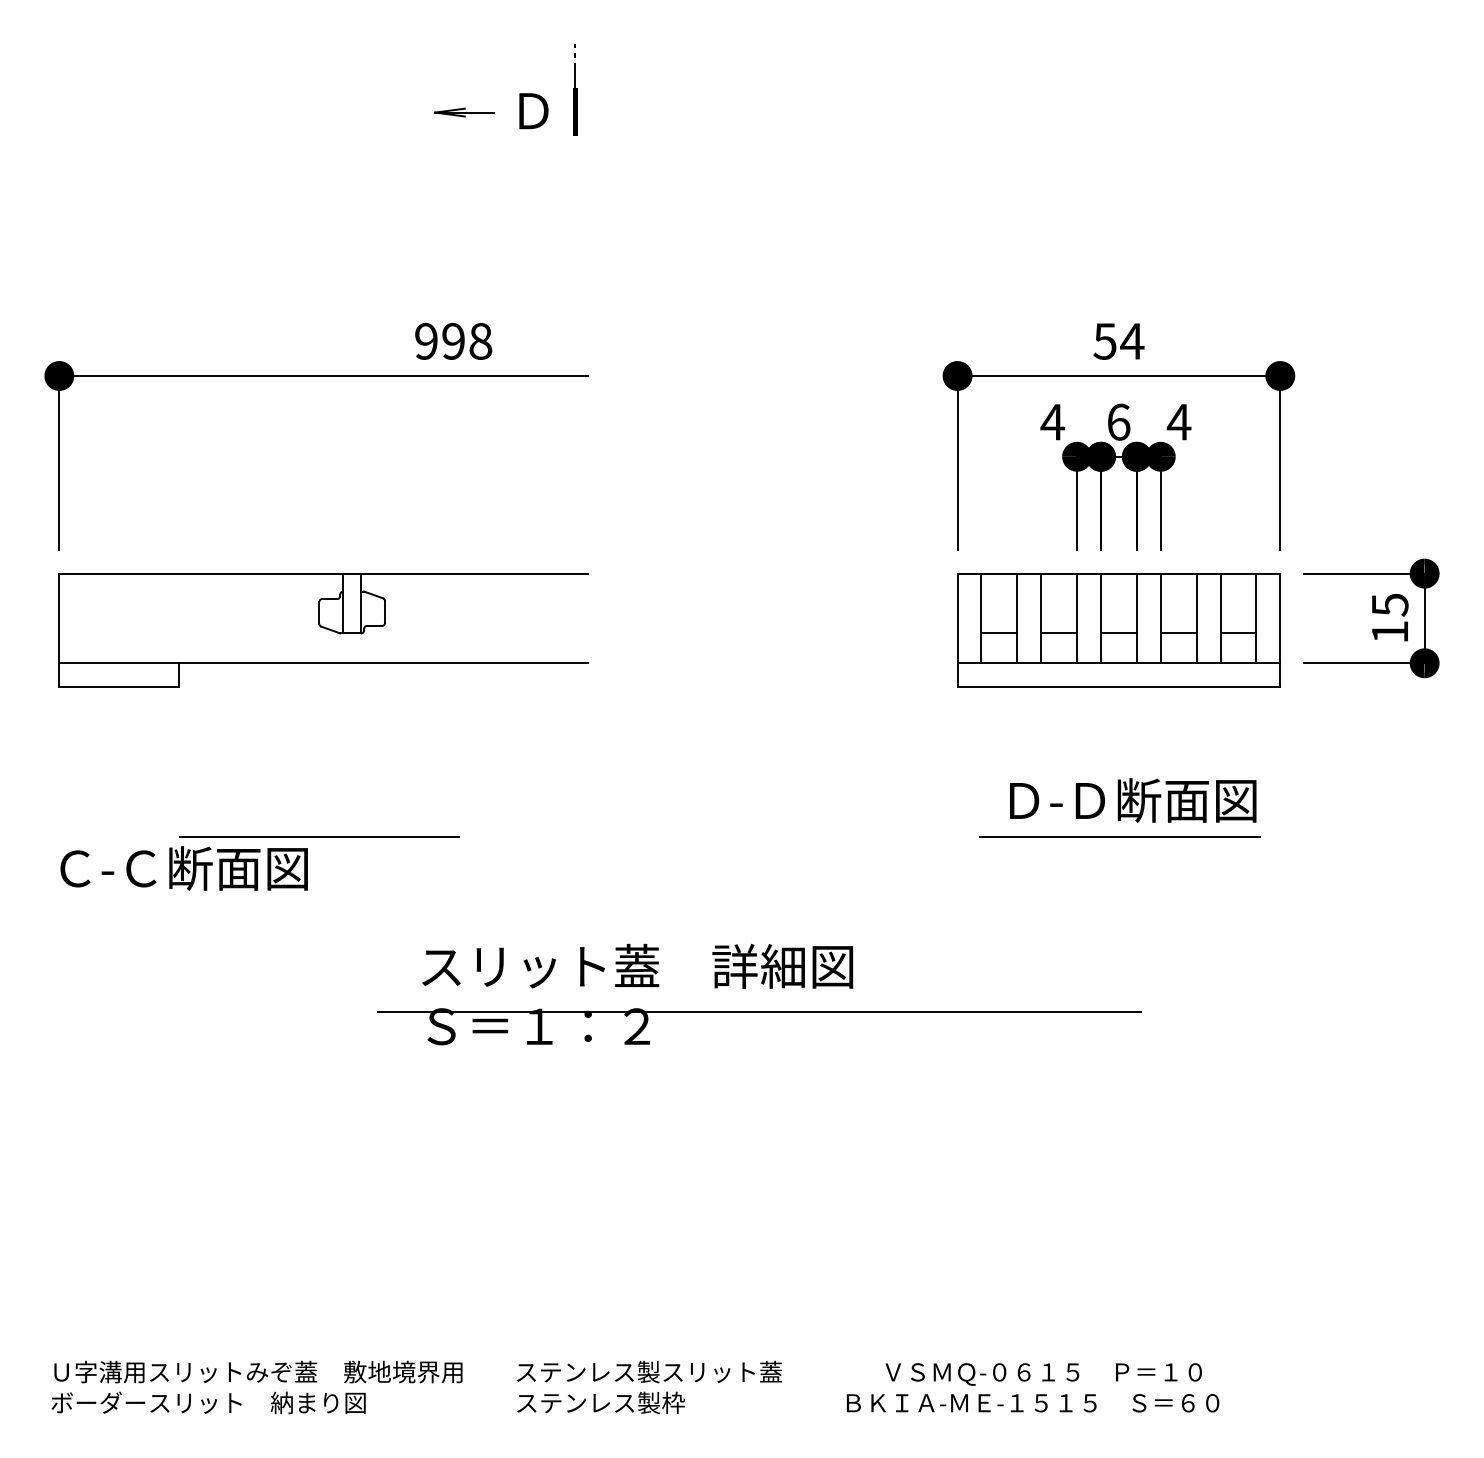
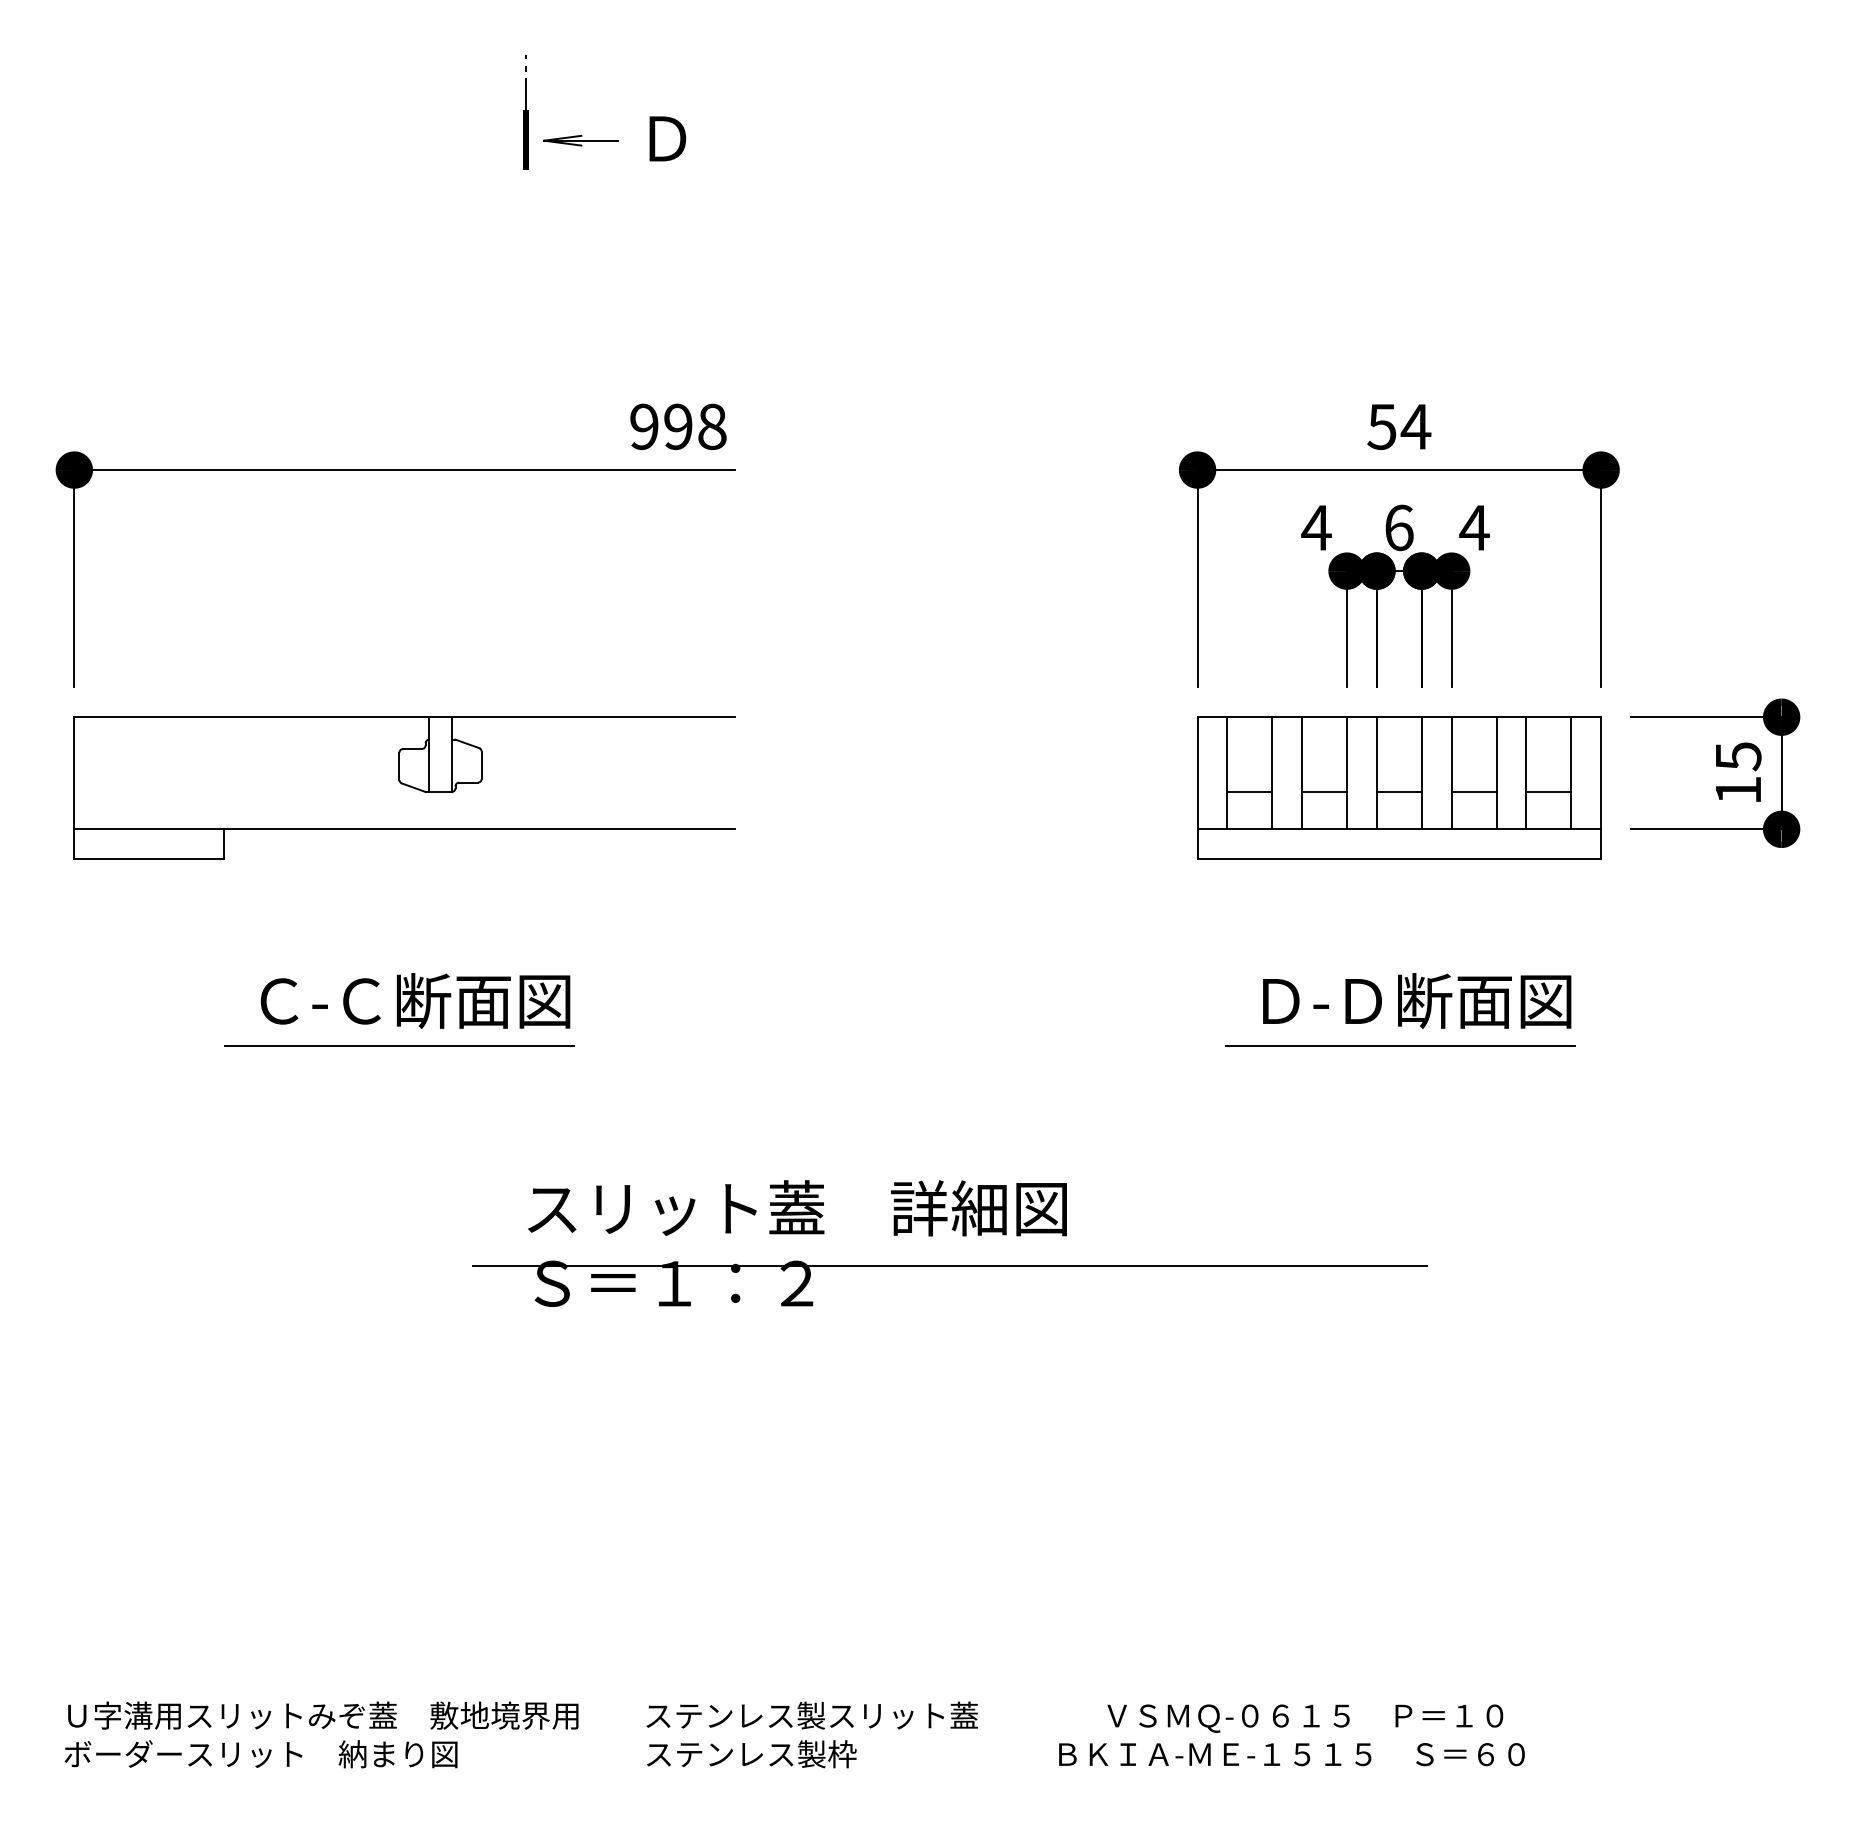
part: (575, 90) -> (525, 112), moved
text: (453, 341) -> (678, 426), moved
text: (184, 868) -> (415, 1001), moved

